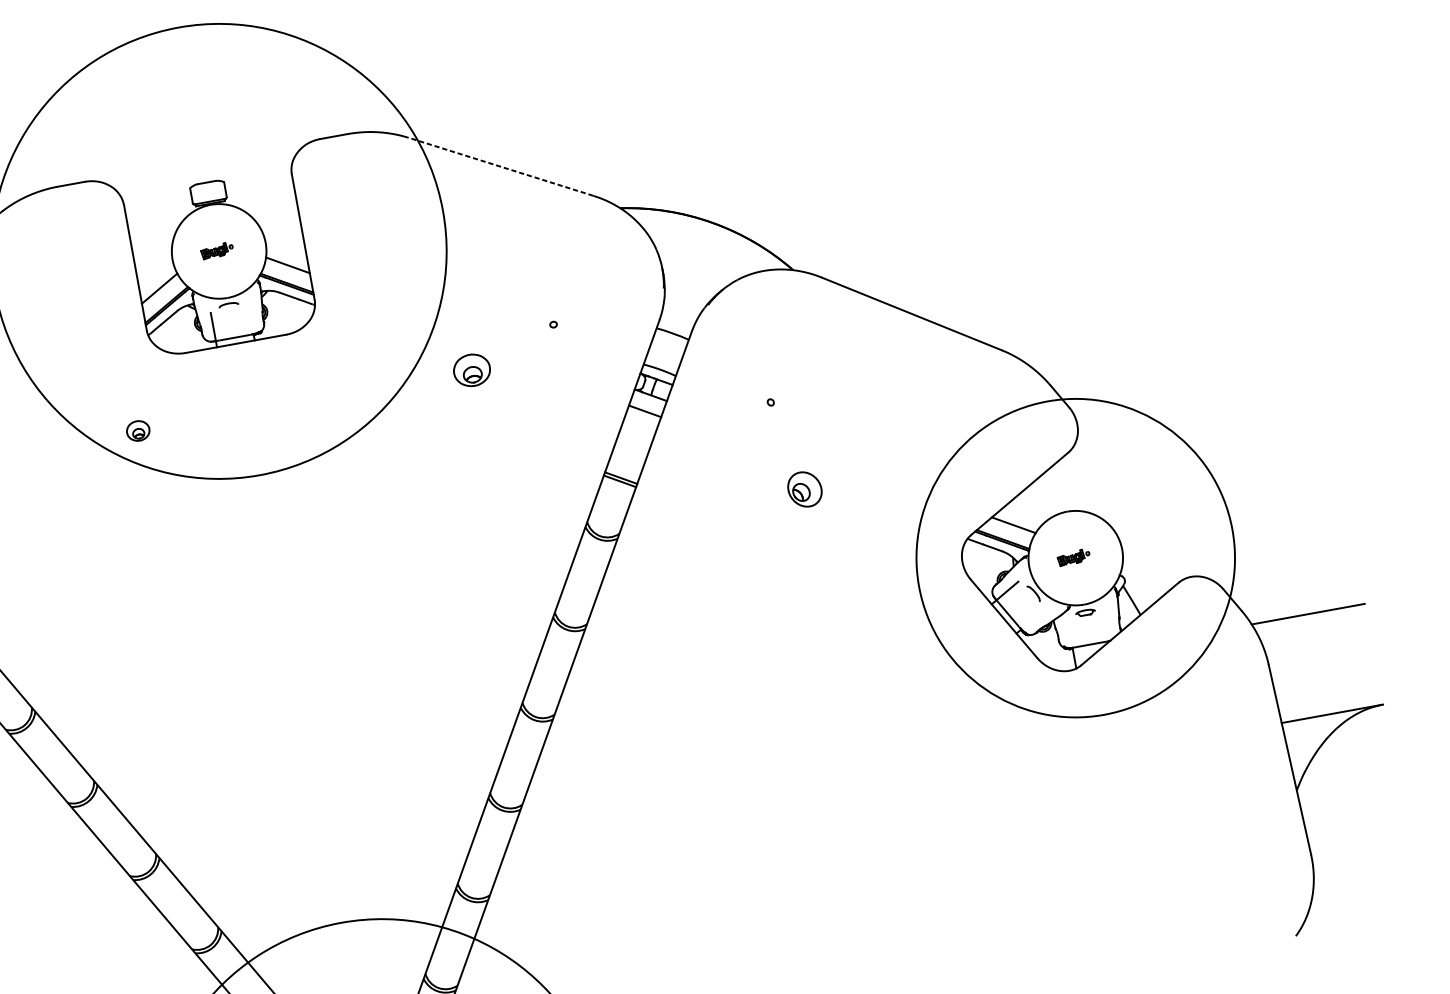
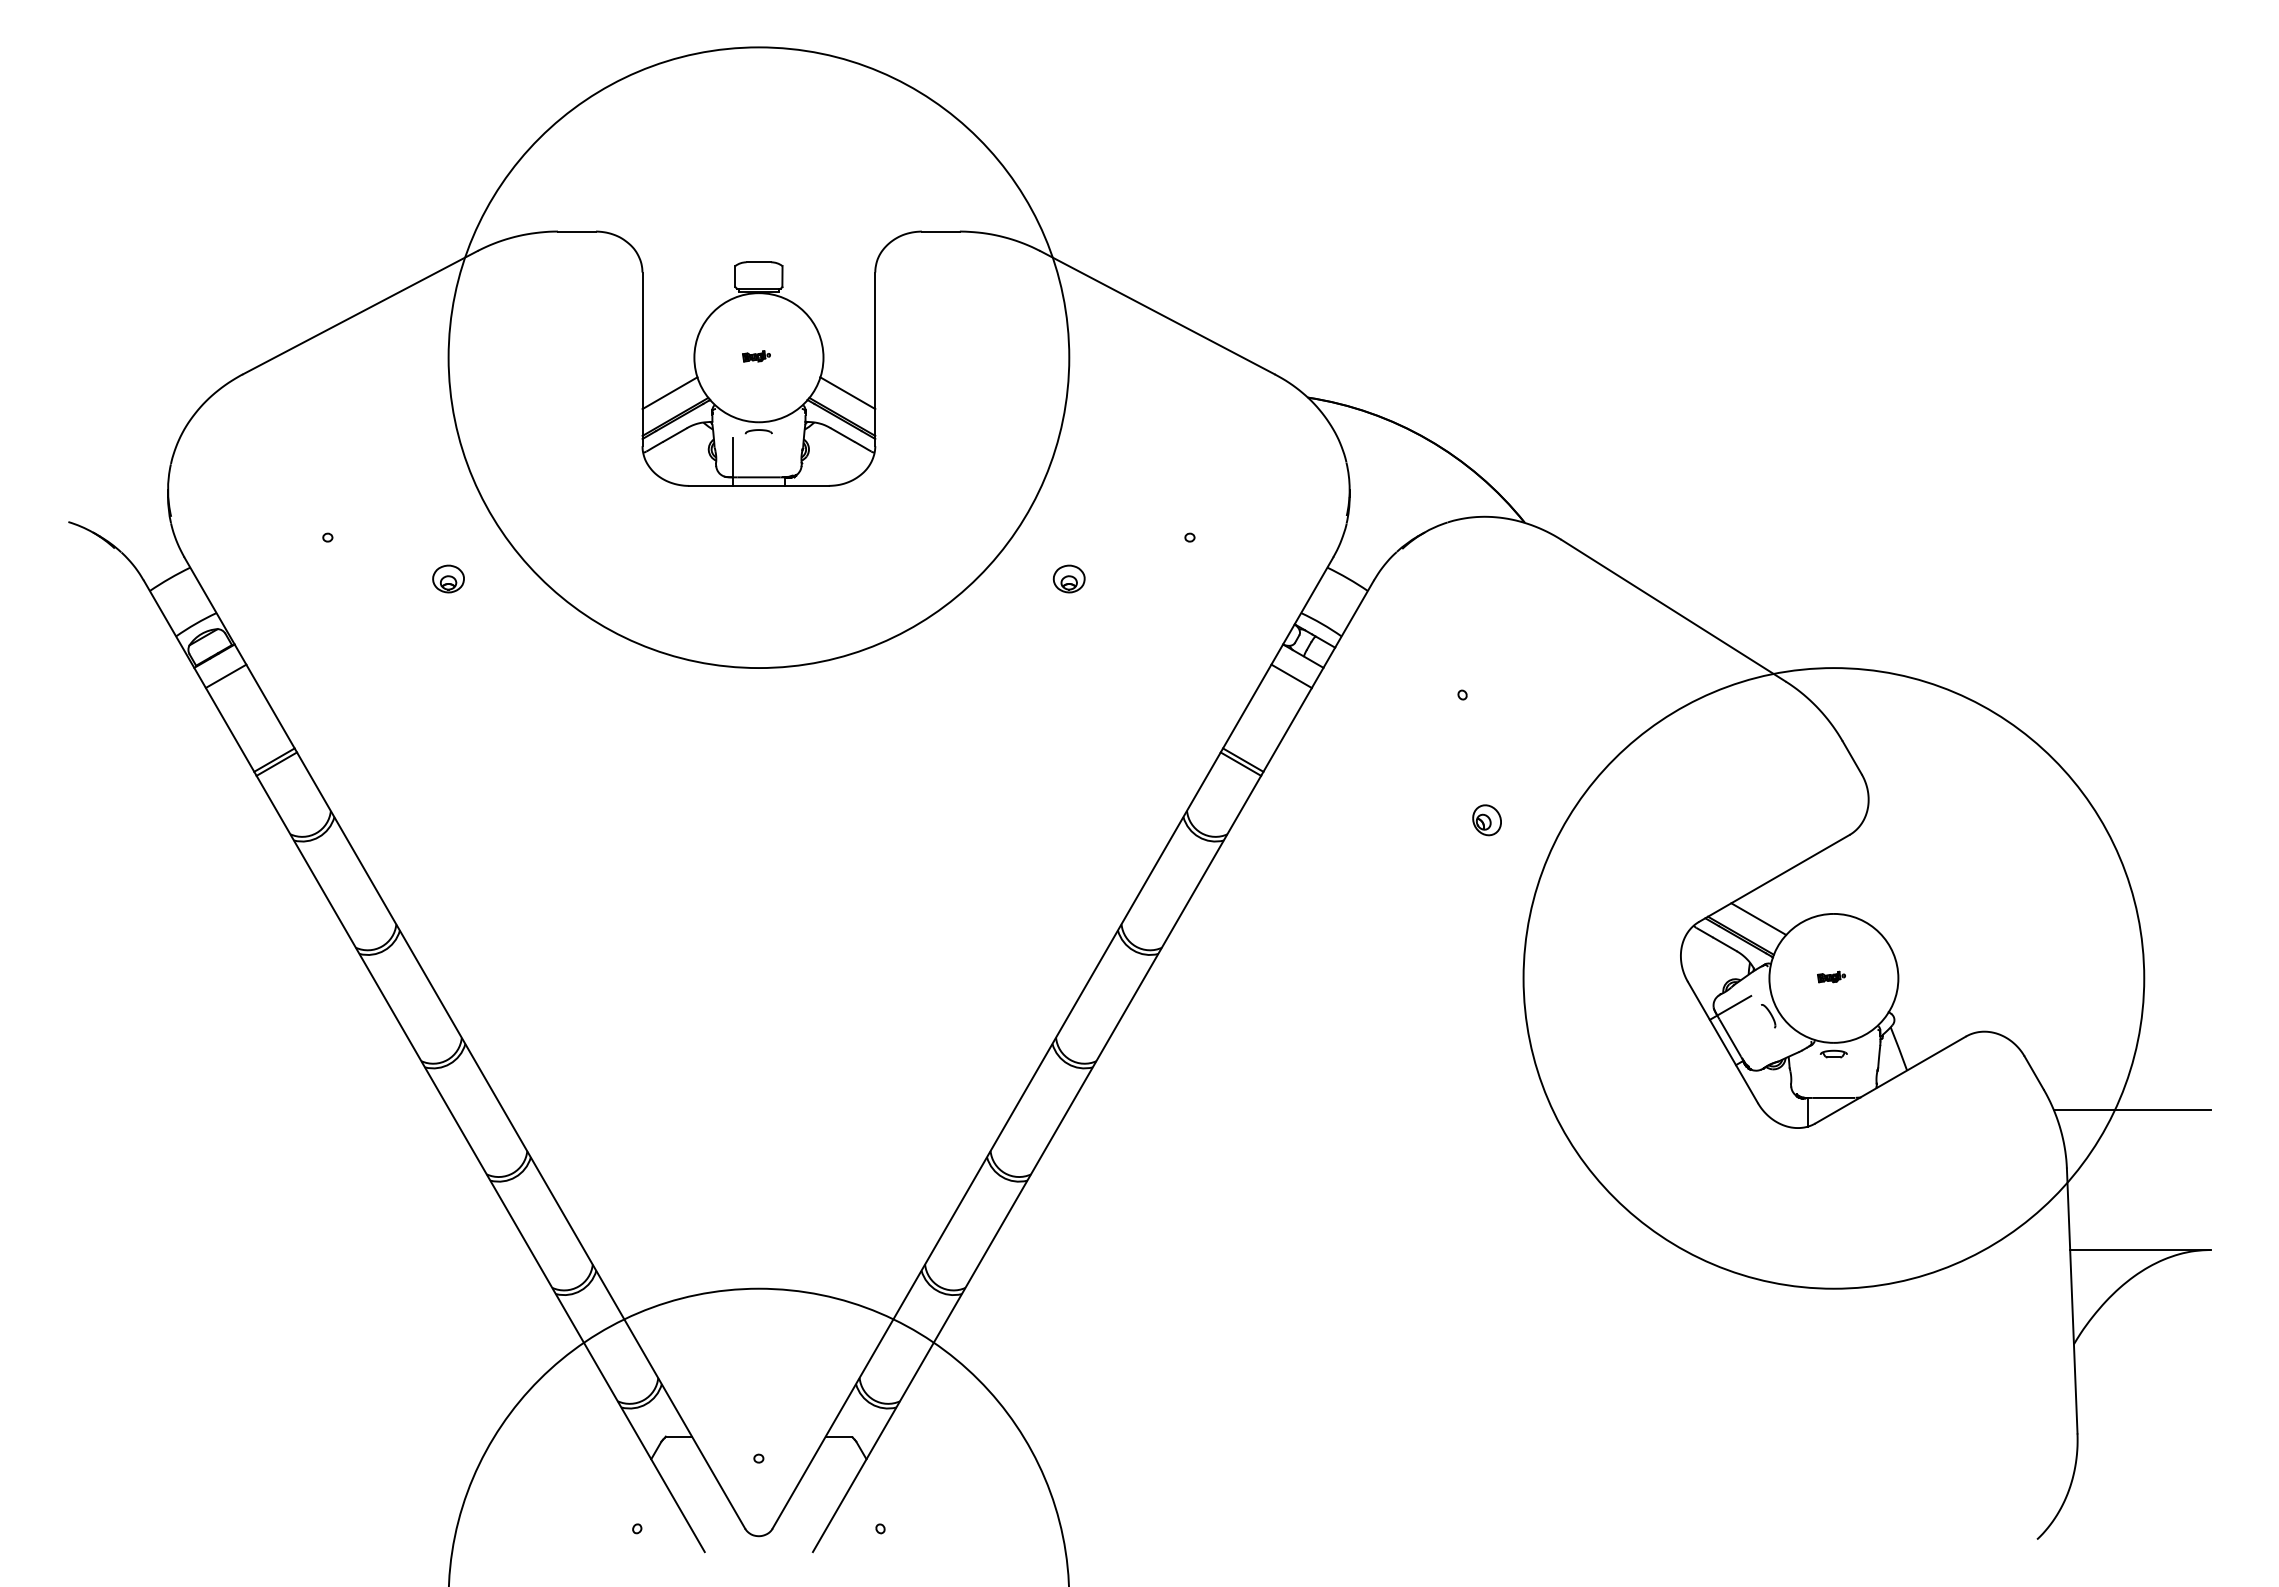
line: (500, 166) -> (1157, 312), dashed -> solid
part: (217, 250) -> (756, 356), size x0.62
part: (471, 370) -> (1068, 578), size x0.62
part: (138, 430) -> (448, 578), moved
part: (804, 489) -> (1486, 820), size x0.62
part: (1073, 557) -> (1831, 976), size x0.62
circle: (1075, 558) -> (1833, 978), size x1.43

